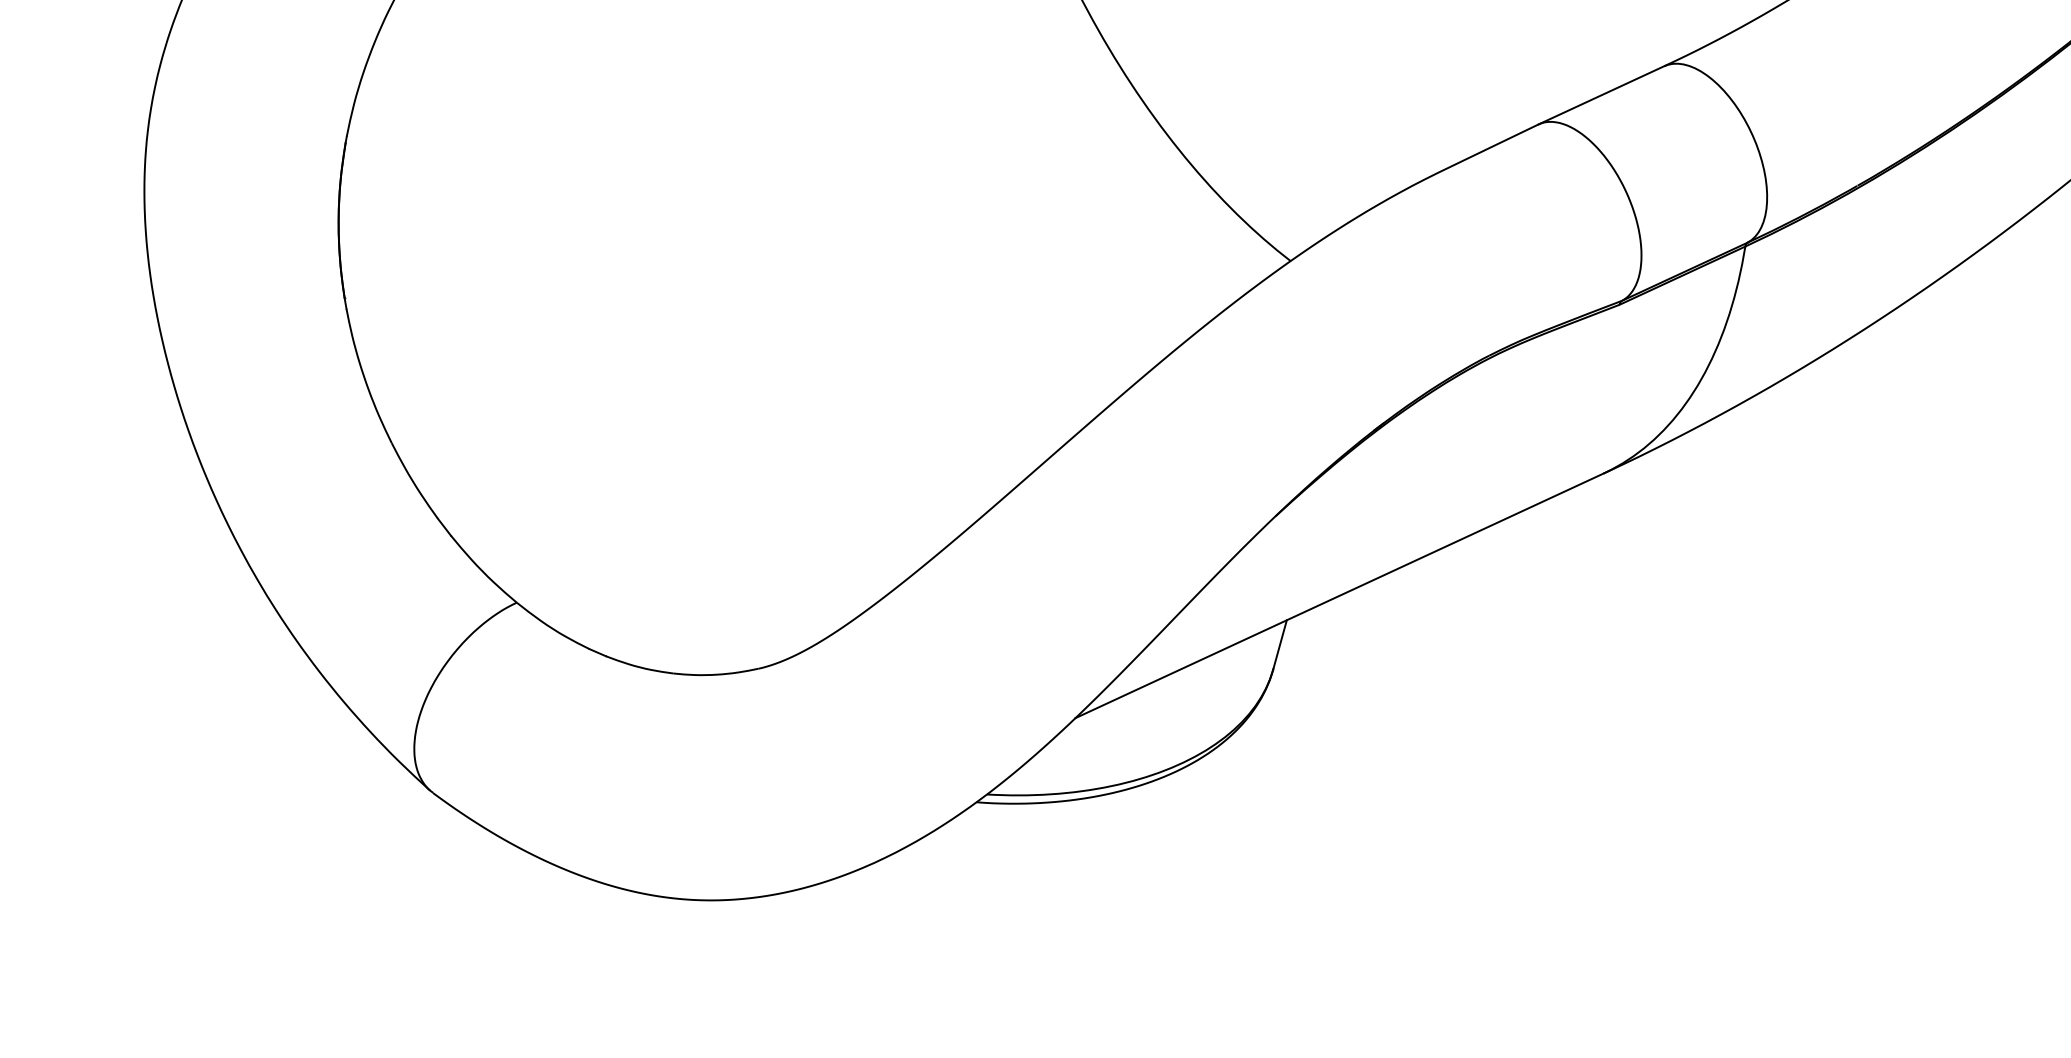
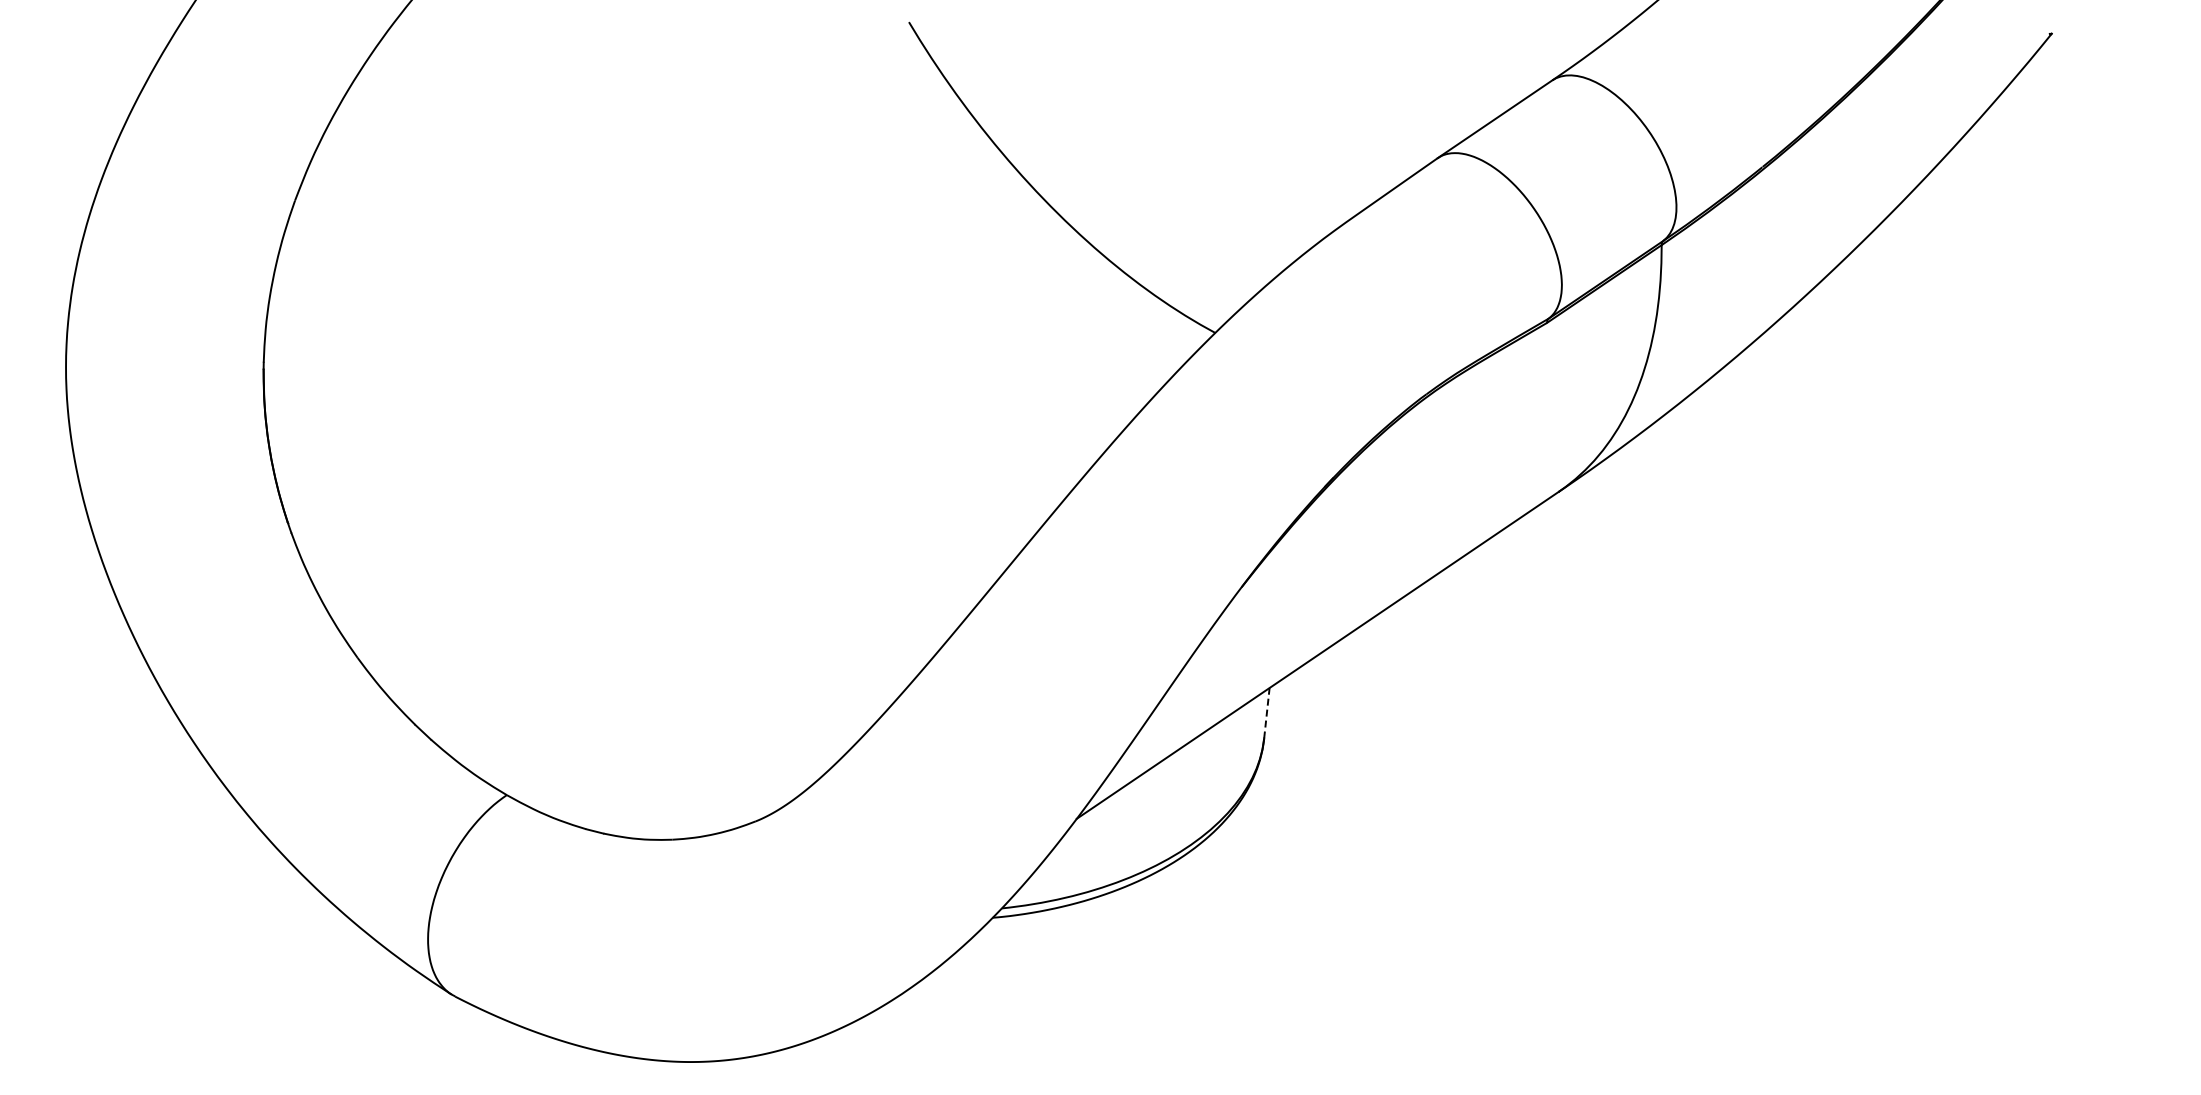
line: (1279, 643) -> (1266, 712), solid -> dashed

